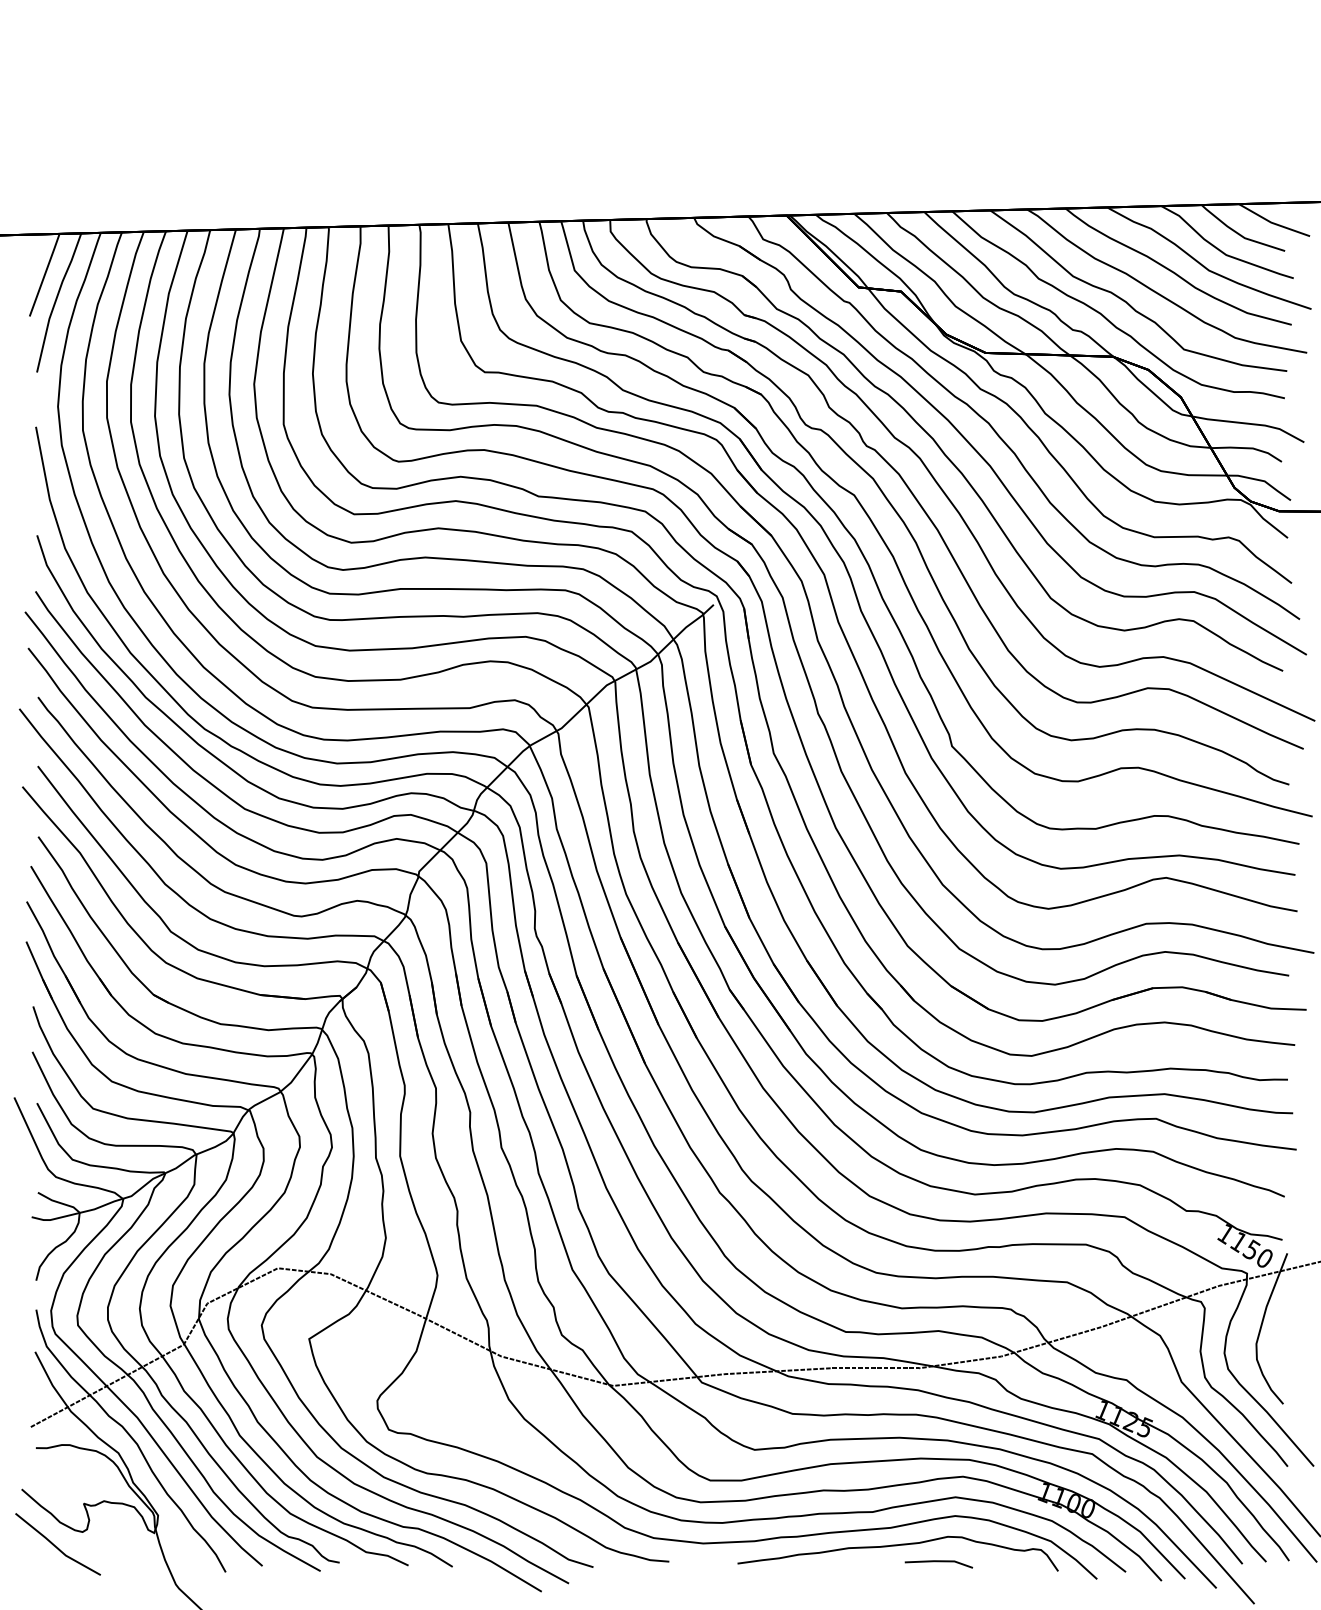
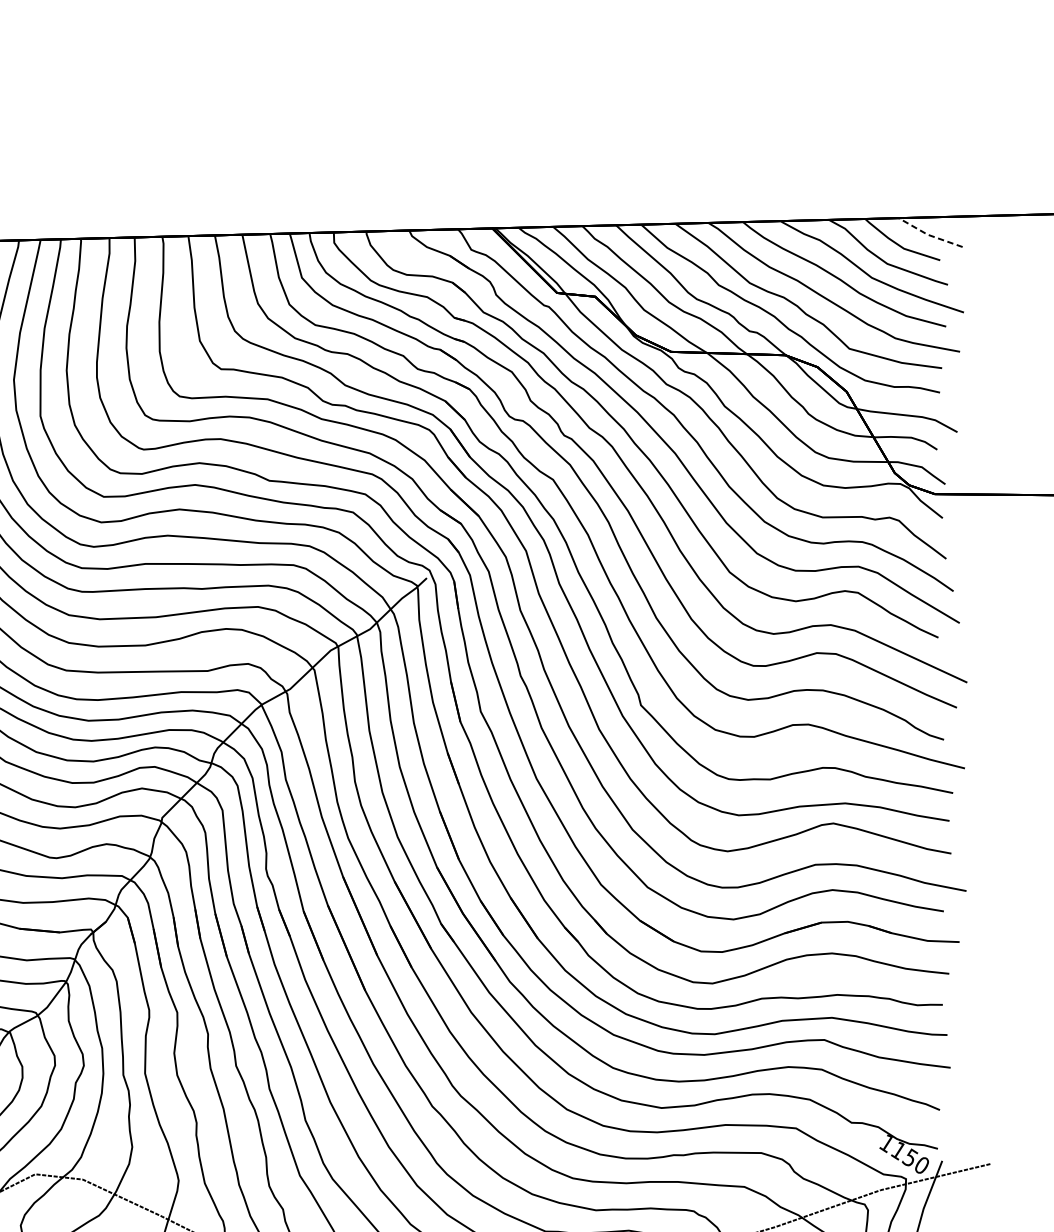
line: (1272, 222) -> (928, 234), solid -> dashed

